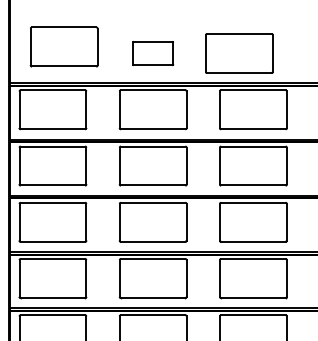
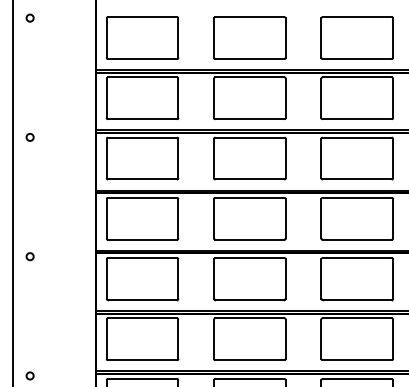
part: (64, 46) -> (142, 37), moved
part: (152, 52) -> (249, 37), size x1.67
part: (238, 52) -> (356, 37), moved

